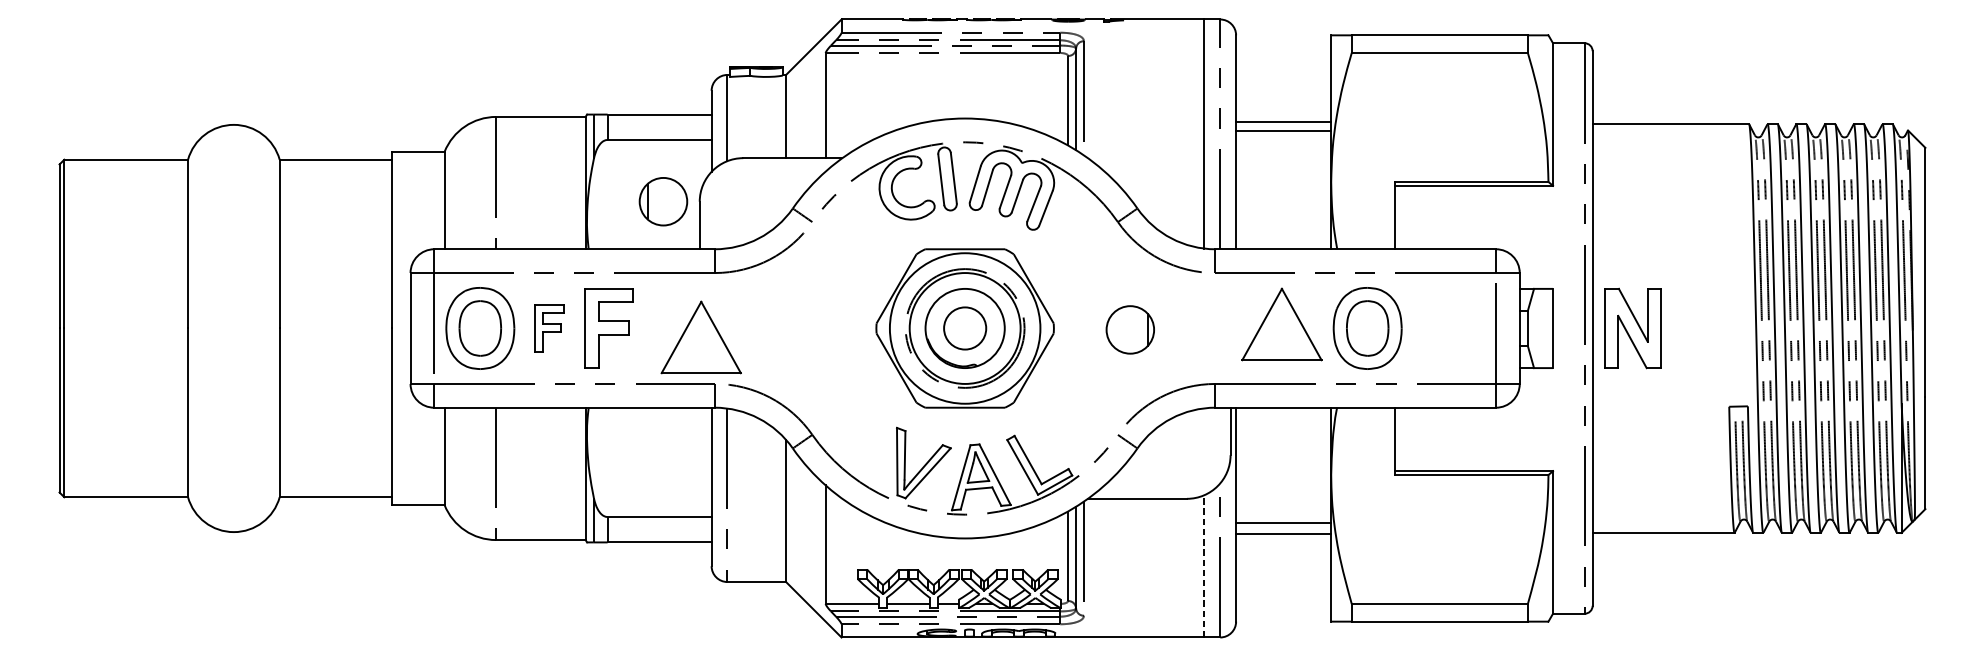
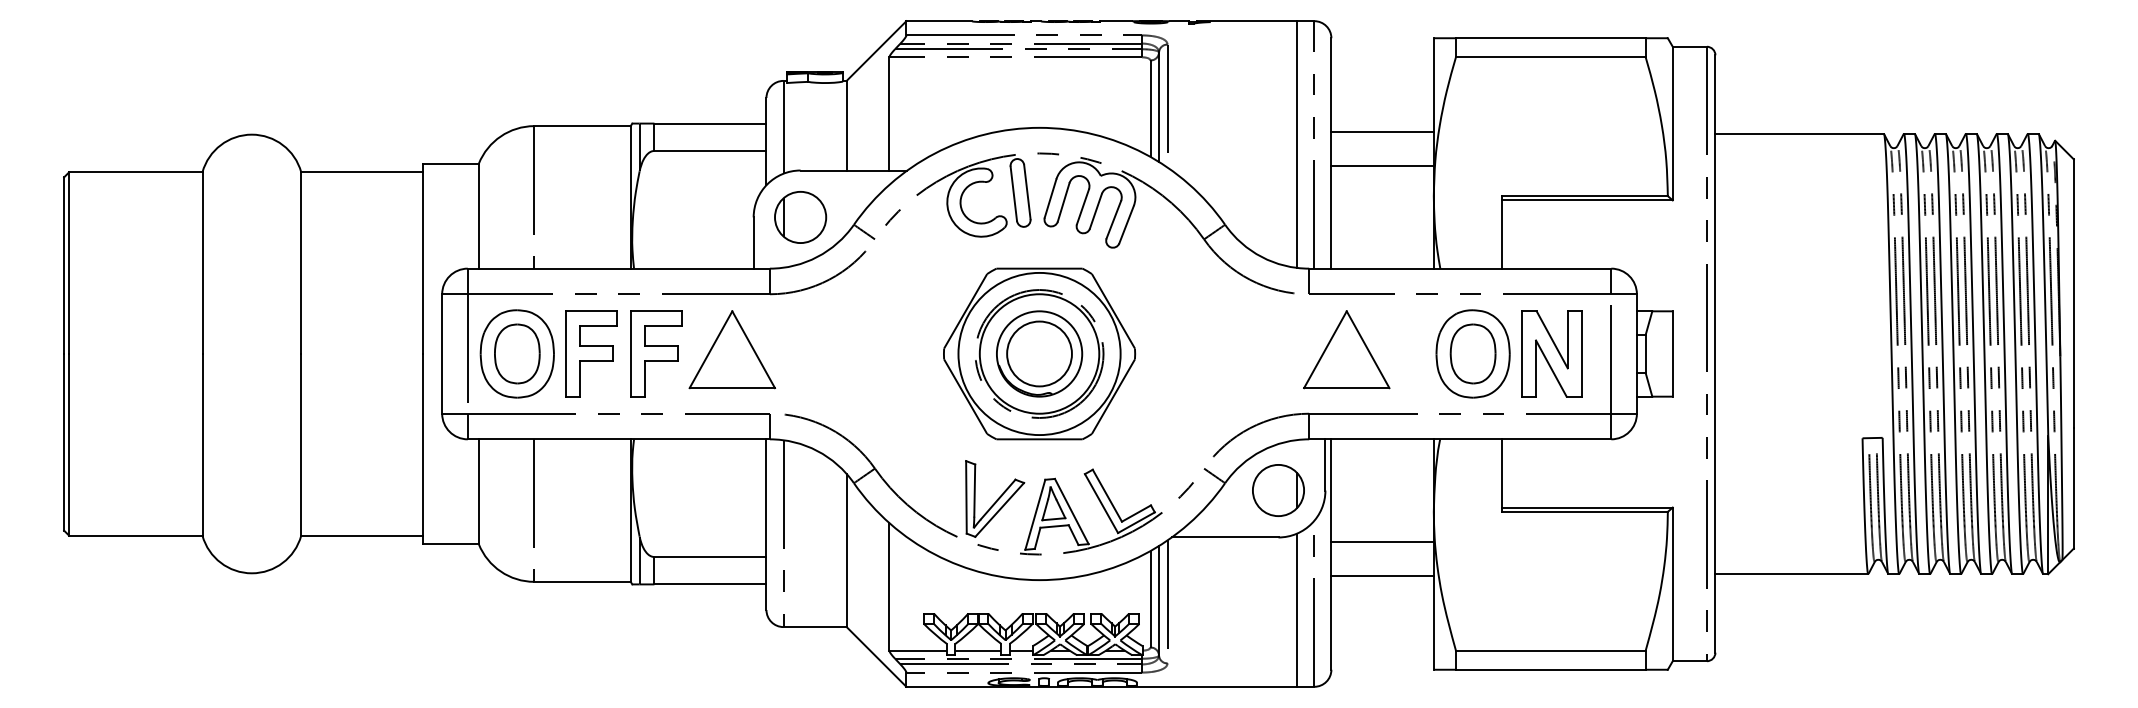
line: (1283, 131) -> (1382, 166), moved
part: (663, 201) -> (800, 217), moved
part: (1281, 324) -> (1346, 349), moved
part: (549, 328) -> (591, 353), size x1.67
circle: (965, 328) -> (1039, 353), size x1.43
part: (1632, 328) -> (1551, 353), moved
part: (1130, 329) -> (1278, 490), moved
part: (700, 337) -> (731, 349), moved
line: (1283, 522) -> (1382, 541), moved
line: (1204, 566) -> (1297, 610), dashed -> solid

